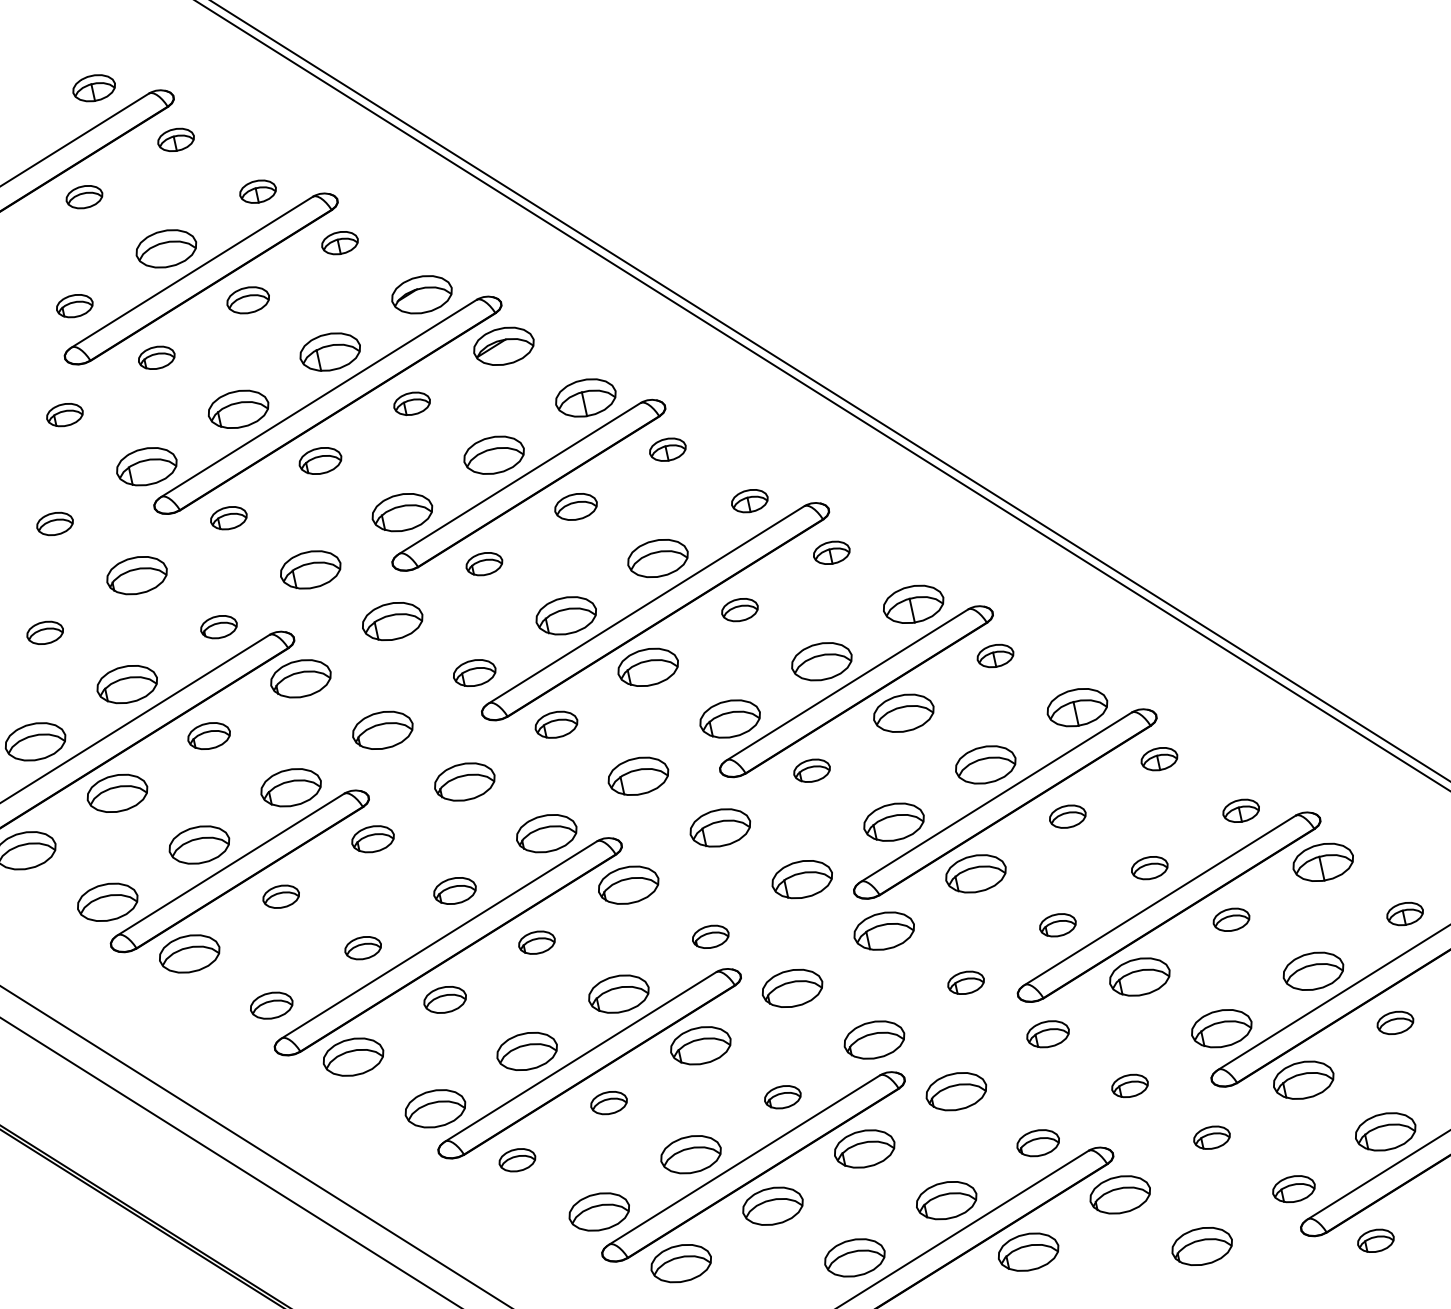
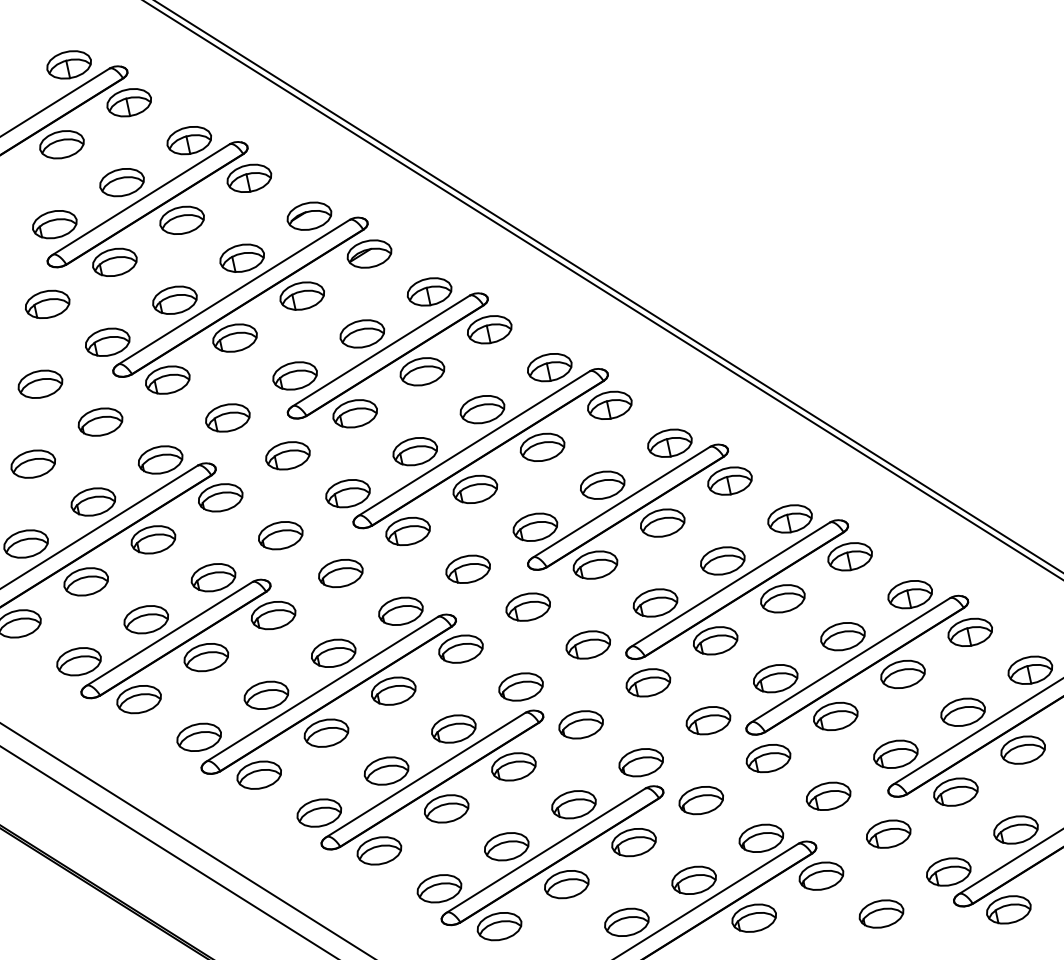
part: (93, 87) -> (68, 64), size x1.43
part: (175, 139) -> (128, 102), size x1.67
part: (257, 191) -> (188, 140), size x1.67
part: (84, 196) -> (62, 144), size x1.67
part: (339, 242) -> (248, 177), size x1.67
part: (247, 299) -> (181, 219), size x1.43
part: (74, 305) -> (54, 224), size x1.67
part: (156, 357) -> (114, 262), size x1.67
part: (411, 403) -> (301, 295), size x1.67
part: (64, 414) -> (47, 304), size x1.67
part: (667, 449) -> (489, 329), size x1.67
part: (320, 460) -> (235, 337), size x1.43
part: (749, 500) -> (549, 367), size x1.67
part: (575, 506) -> (422, 371), size x1.43
part: (228, 517) -> (167, 379), size x1.67
part: (54, 523) -> (40, 383), size x1.67
part: (831, 552) -> (609, 405), size x1.67
part: (484, 563) -> (355, 413), size x1.67
part: (739, 609) -> (542, 447), size x1.67
part: (218, 626) -> (160, 459), size x1.67
part: (44, 632) -> (32, 463), size x1.67
part: (995, 655) -> (729, 480), size x1.67
part: (474, 672) -> (347, 493), size x1.43
part: (556, 724) -> (408, 531), size x1.43
part: (208, 735) -> (152, 539), size x1.43
part: (1159, 758) -> (850, 556), size x1.67
part: (811, 770) -> (595, 565), size x1.67
part: (1240, 810) -> (909, 594), size x1.67
part: (1067, 816) -> (782, 598), size x1.67
part: (372, 838) -> (273, 614), size x1.43
part: (1149, 867) -> (842, 636), size x1.67
part: (454, 890) -> (333, 653), size x1.43
part: (280, 896) -> (205, 657), size x1.67
part: (1404, 913) -> (1029, 669), size x1.67
part: (1231, 919) -> (902, 674), size x1.67
part: (1057, 924) -> (775, 677), size x1.67
part: (710, 936) -> (521, 686), size x1.67
part: (536, 942) -> (393, 691), size x1.67
part: (362, 947) -> (265, 694), size x1.67
part: (965, 982) -> (707, 720), size x1.67
part: (444, 999) -> (325, 732), size x1.43
part: (271, 1005) -> (199, 737), size x1.43
part: (1395, 1022) -> (1023, 749), size x1.67
part: (1047, 1033) -> (768, 757), size x1.43
part: (1129, 1085) -> (828, 796), size x1.67
part: (782, 1096) -> (573, 804), size x1.67
part: (608, 1102) -> (446, 808), size x1.67
part: (1211, 1137) -> (888, 834), size x1.67
part: (1037, 1142) -> (760, 837), size x1.43
part: (517, 1159) -> (379, 850), size x1.67
part: (1293, 1188) -> (948, 871), size x1.43
part: (1375, 1240) -> (1008, 909), size x1.67

